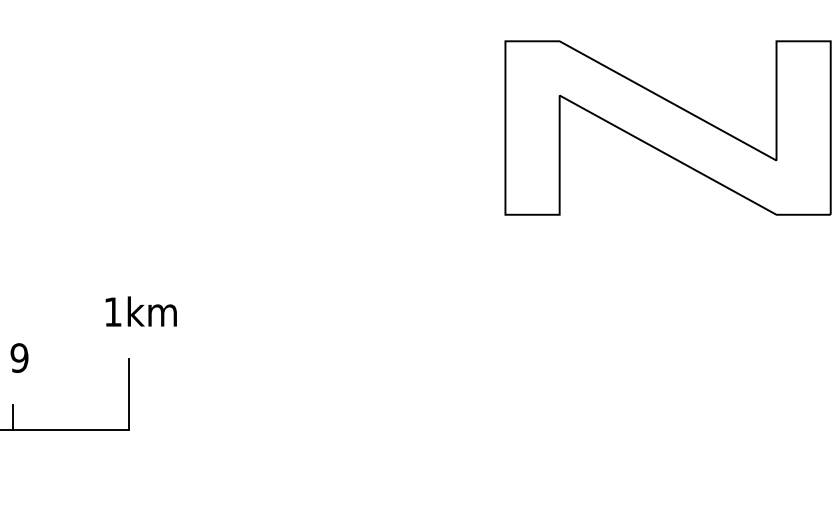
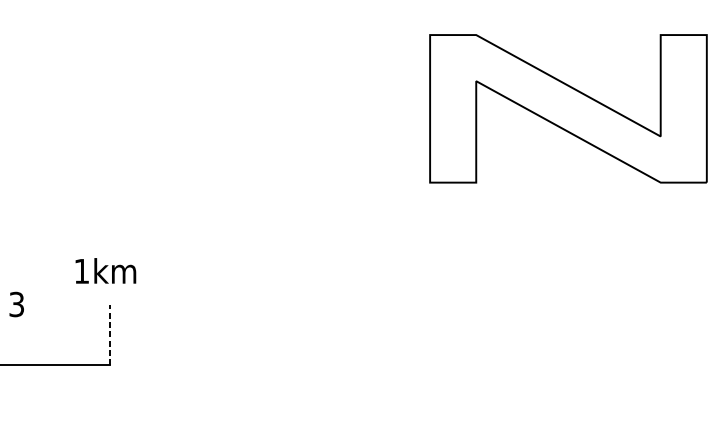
text: (140, 311) -> (105, 270), moved
text: (19, 357) -> (16, 304), 9 -> 3
line: (128, 393) -> (109, 334), solid -> dashed
line: (13, 416) -> (11, 354), removed

